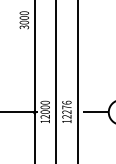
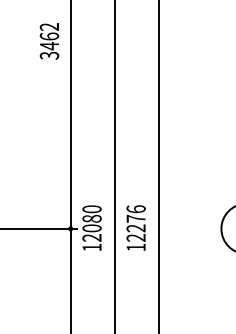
text: (24, 17) -> (49, 35), 3000 -> 3462
text: (45, 107) -> (92, 218), 12000 -> 12080
line: (95, 112) -> (194, 229), removed

